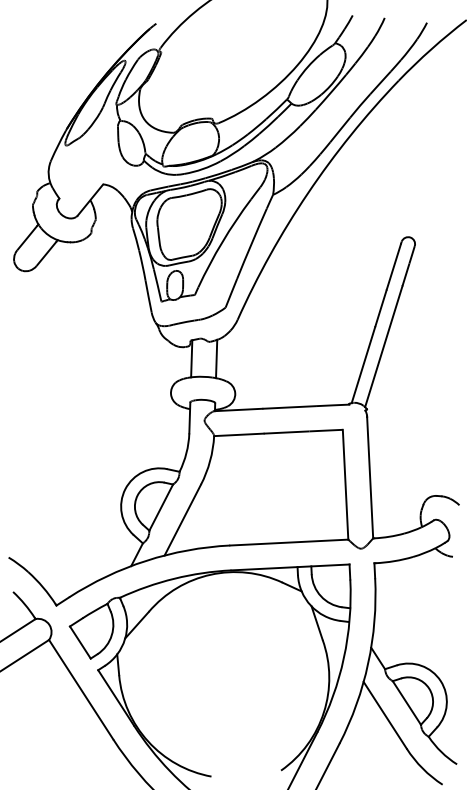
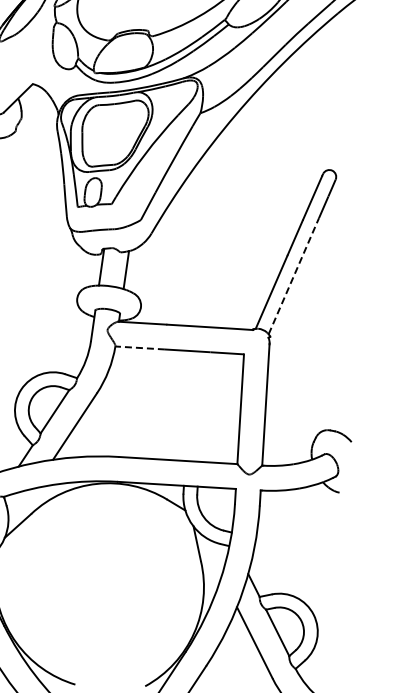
line: (383, 346) -> (293, 276), solid -> dashed
line: (238, 434) -> (139, 347), solid -> dashed

